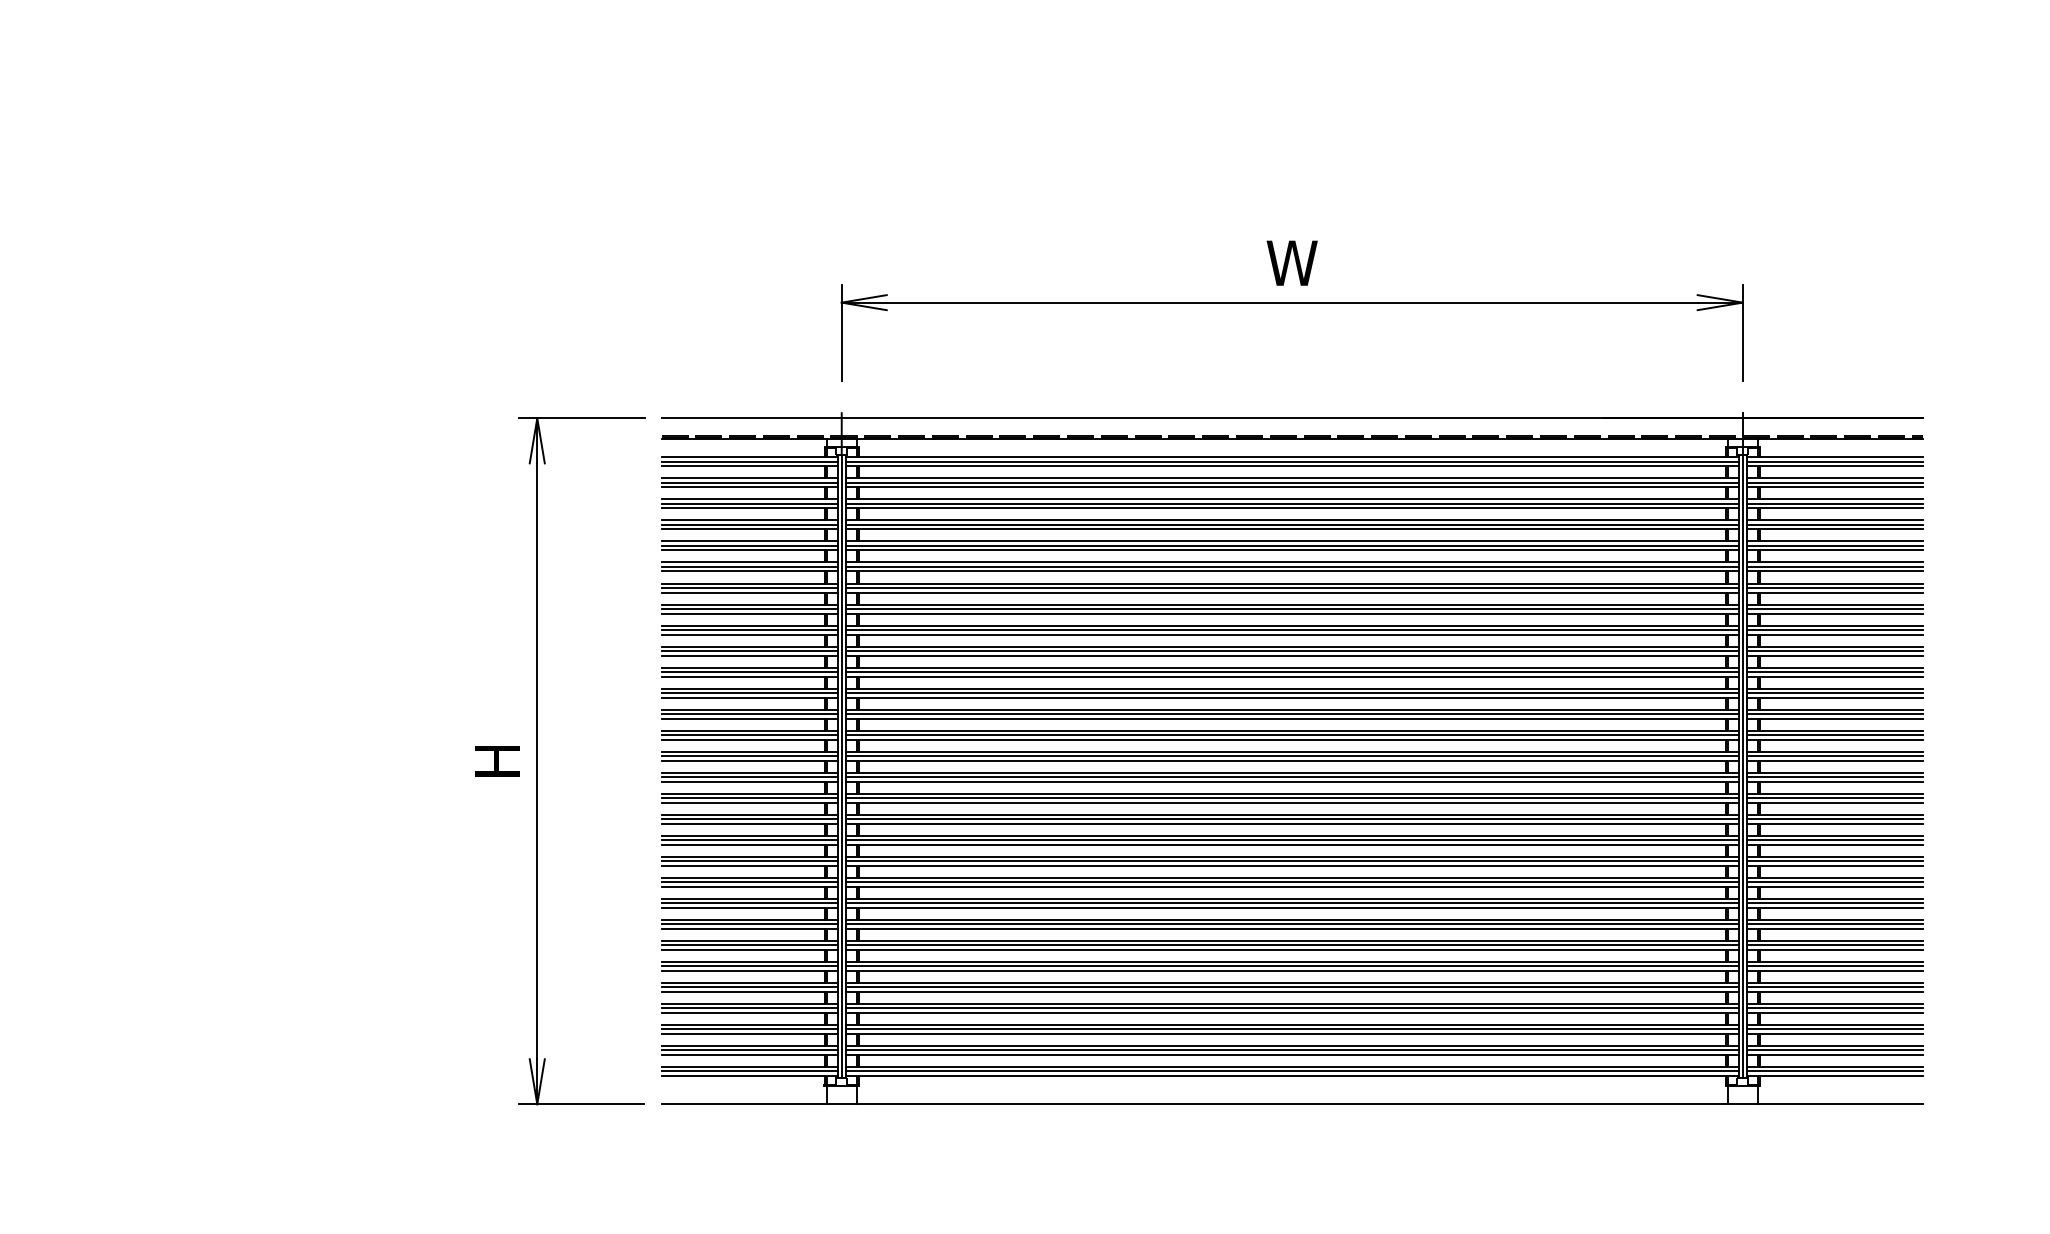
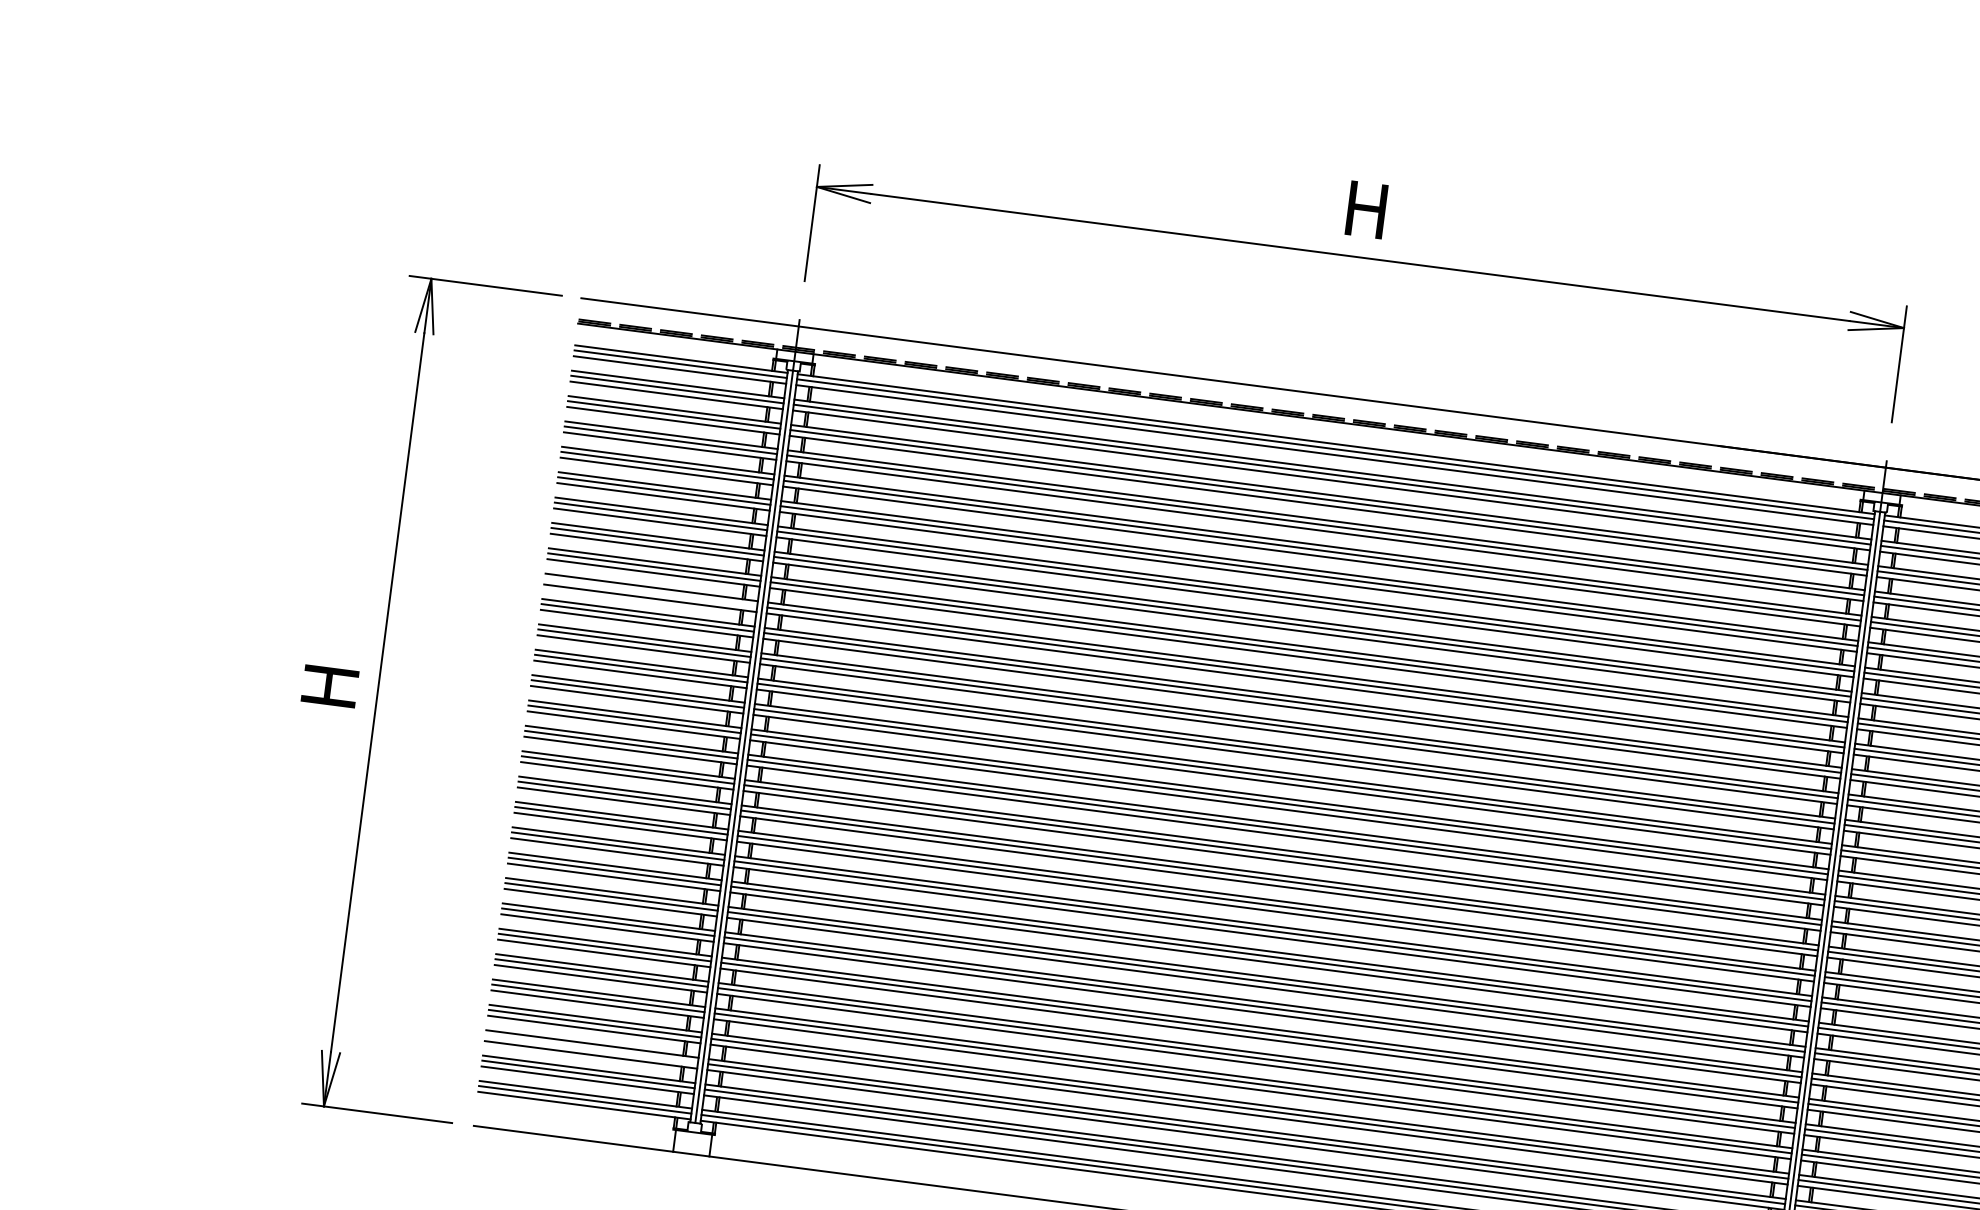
text: (1291, 262) -> (1365, 208), W -> H
line: (749, 650) -> (651, 592), removed
line: (749, 1029) -> (591, 1049), removed

